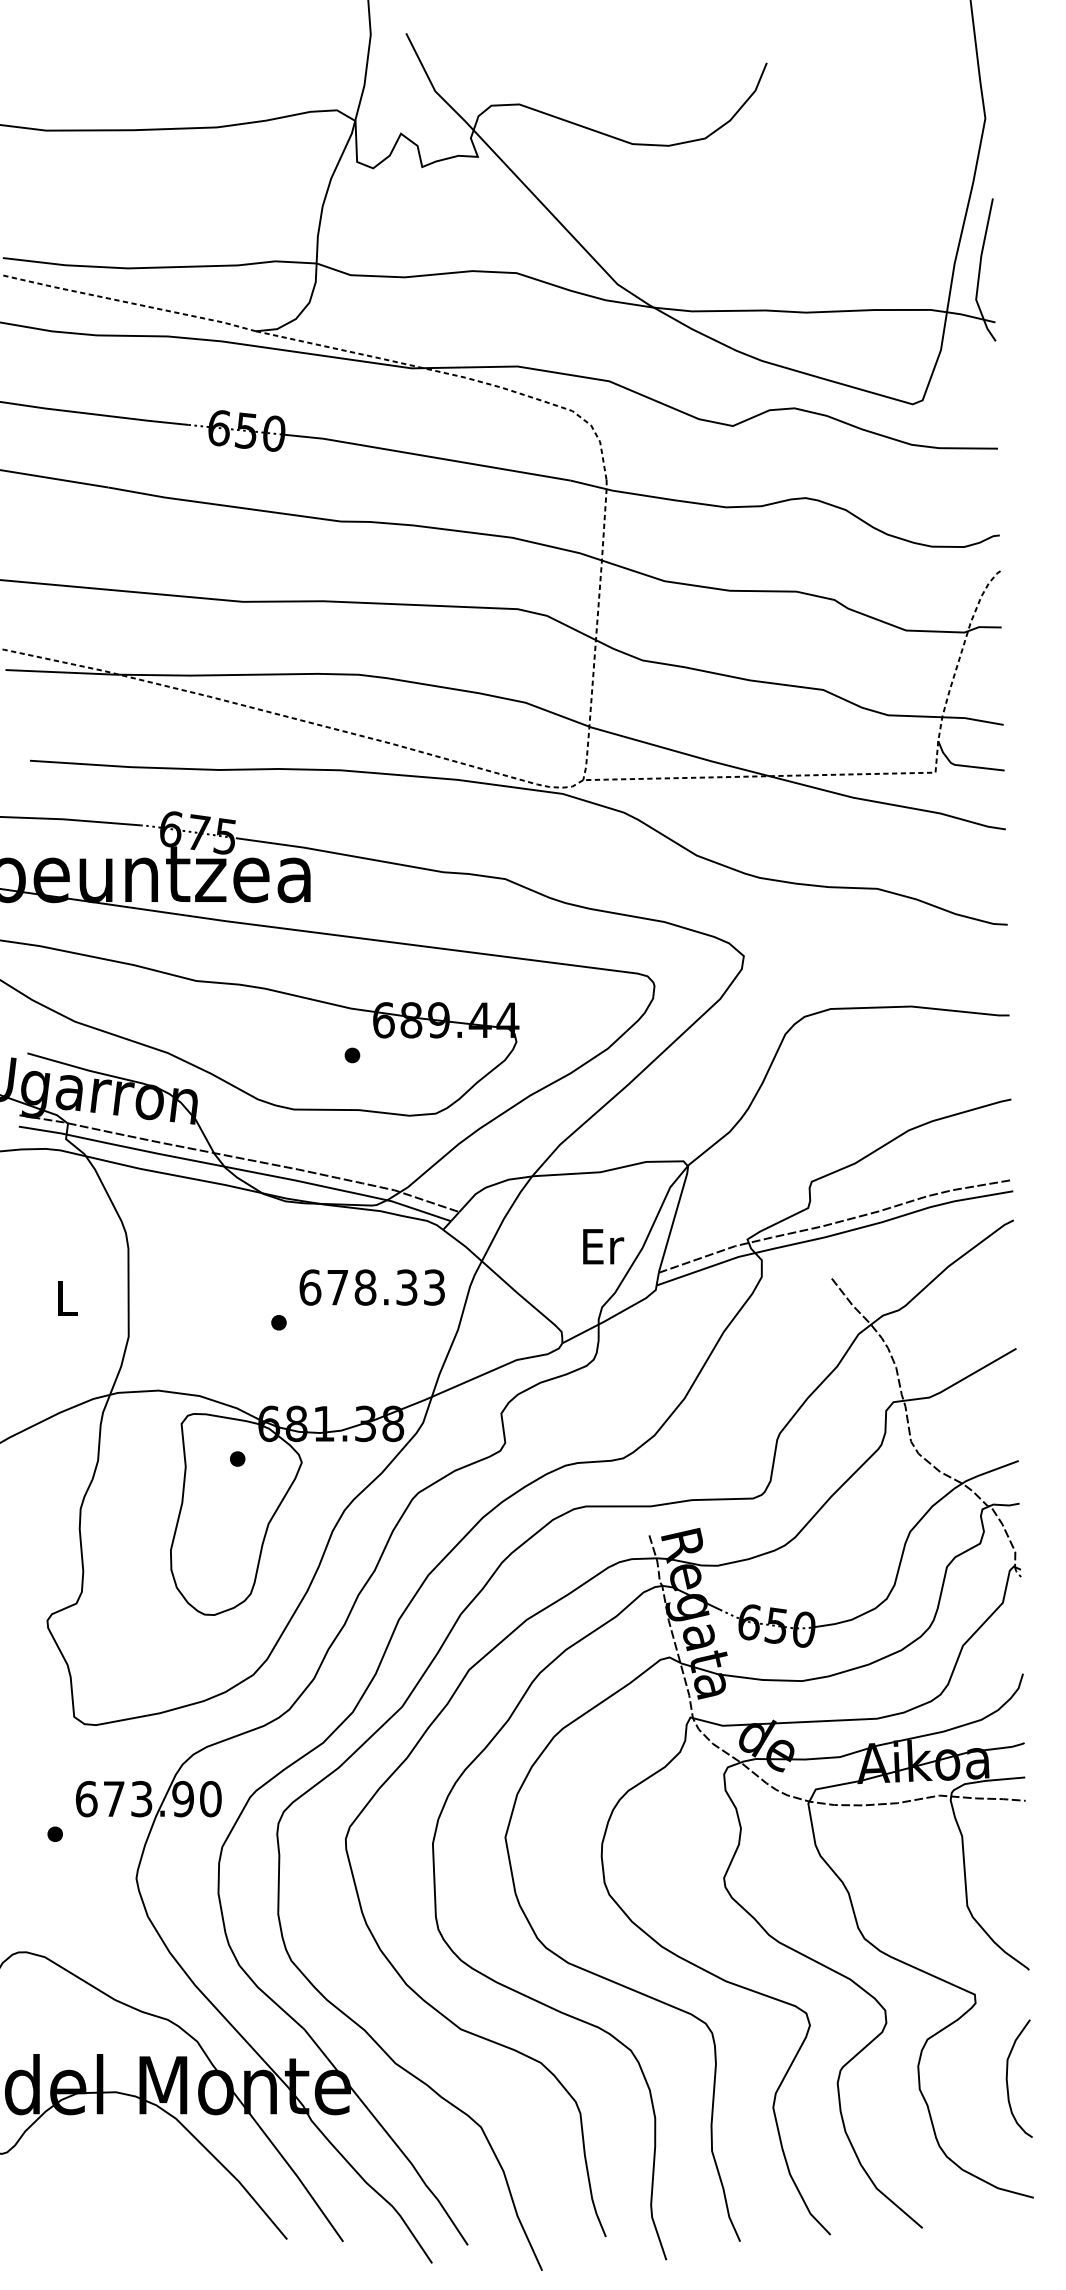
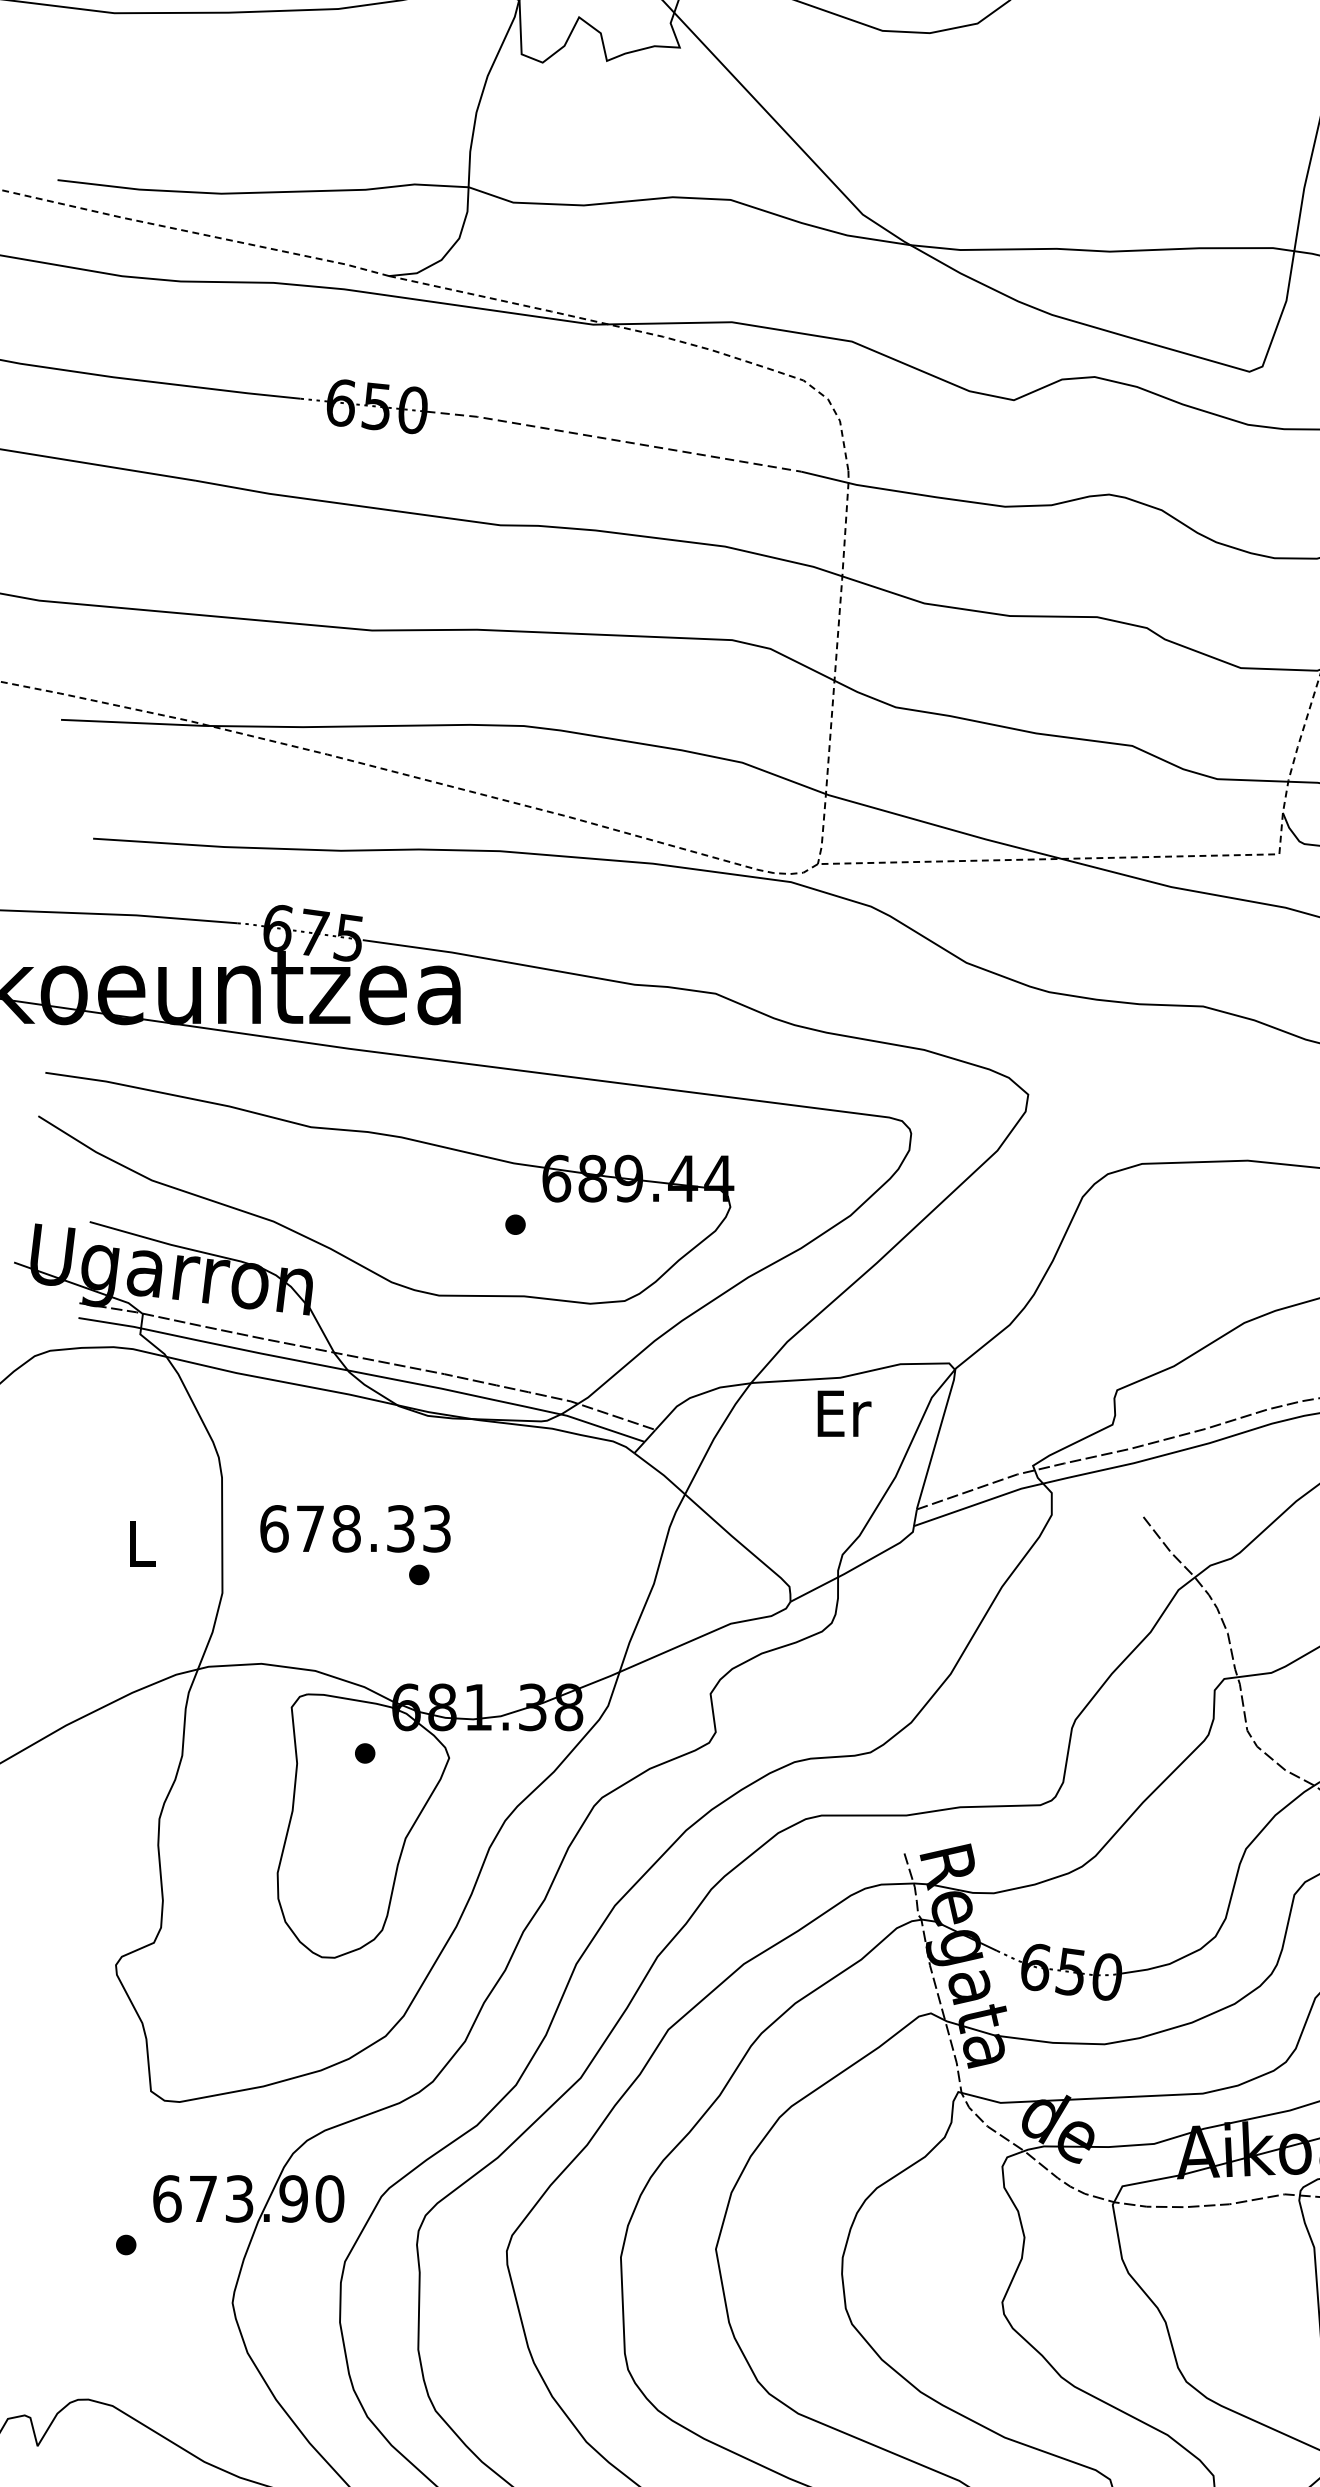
line: (426, 456) -> (612, 440), solid -> dashed
text: (603, 1246) -> (844, 1413), moved
text: (371, 1287) -> (354, 1528), moved

